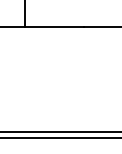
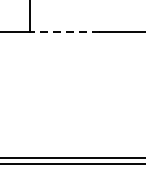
line: (54, 26) -> (65, 31), solid -> dashed

